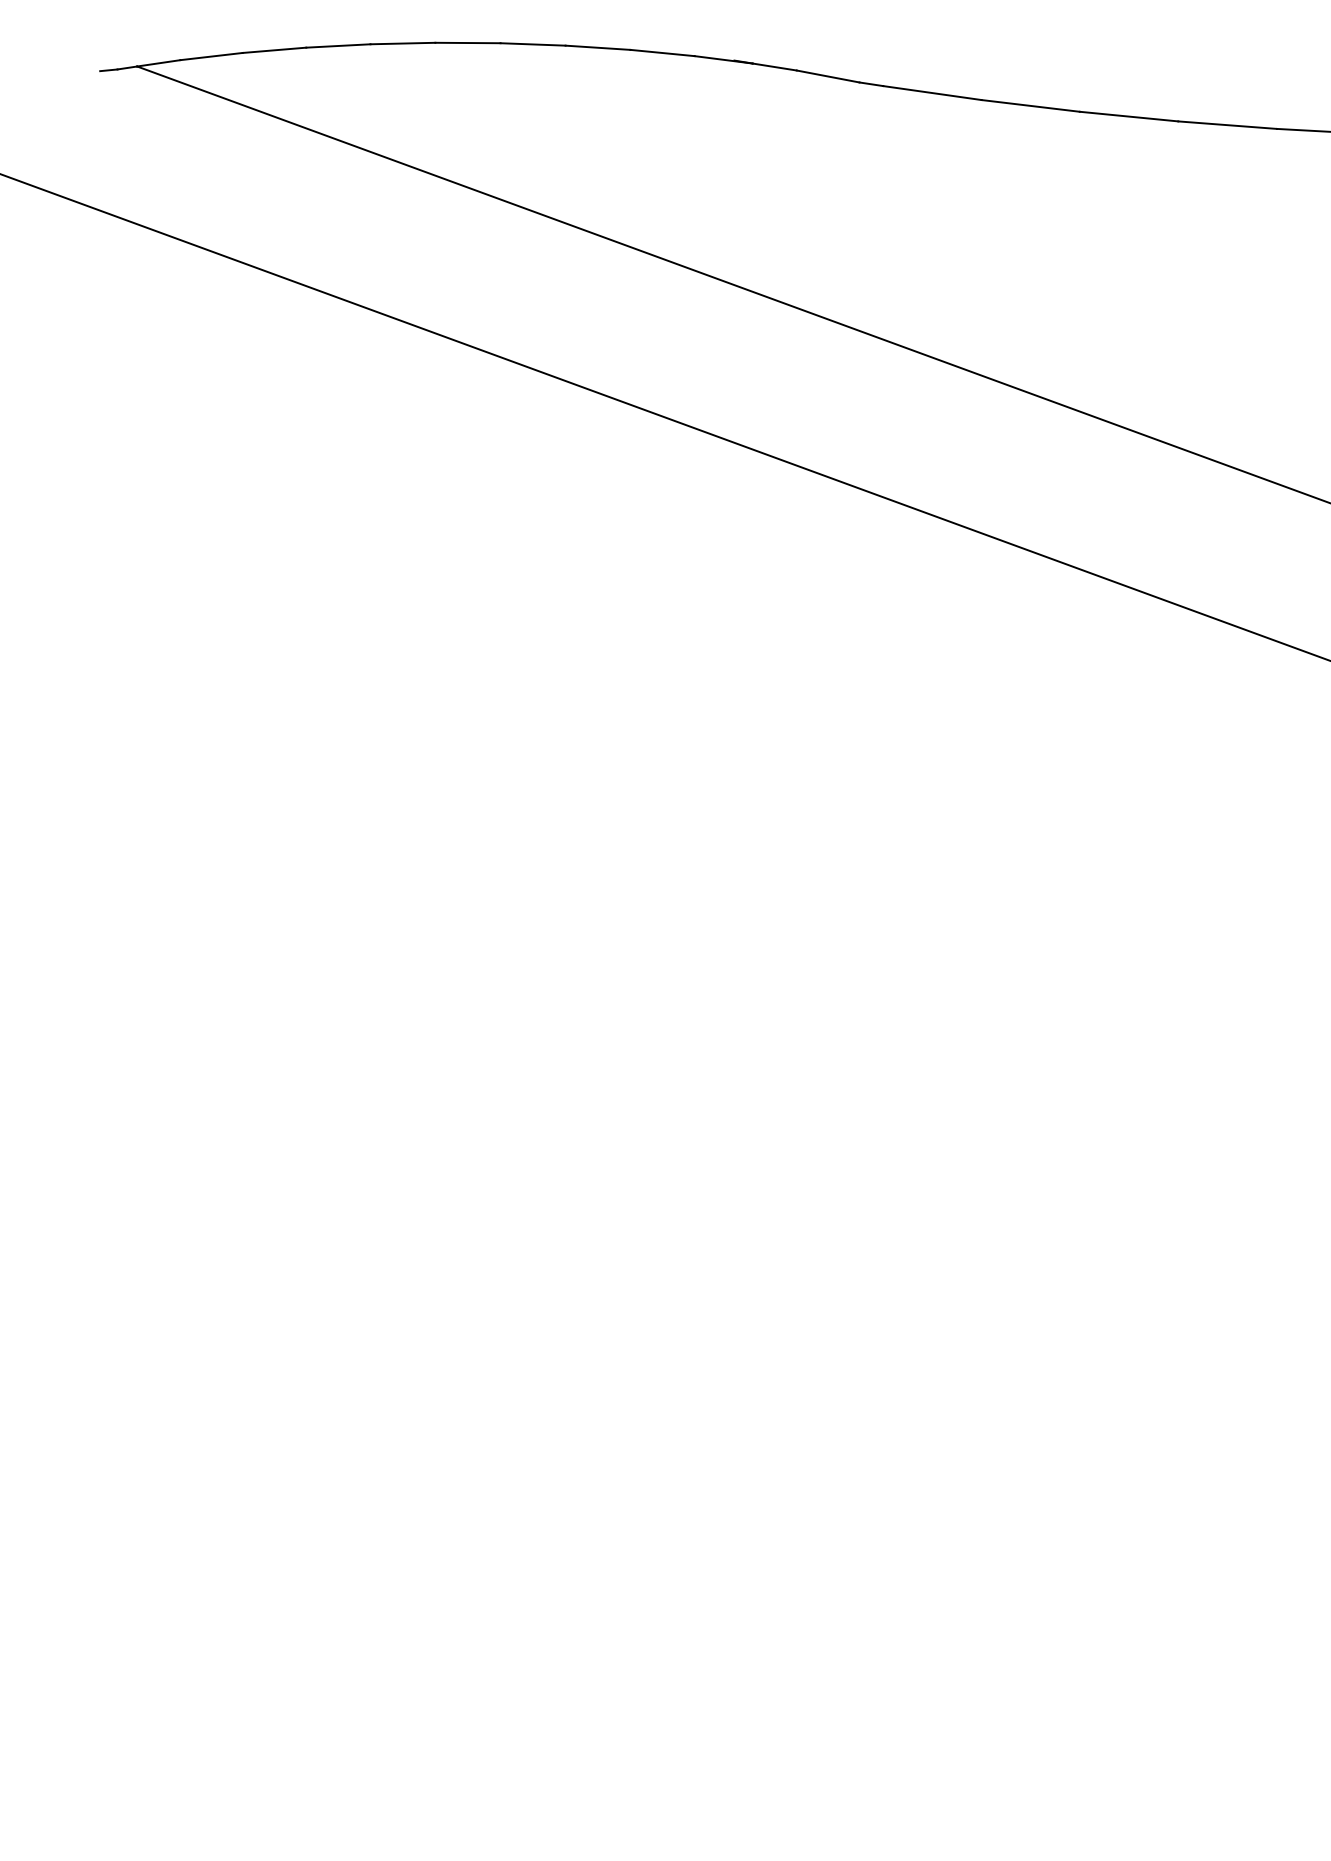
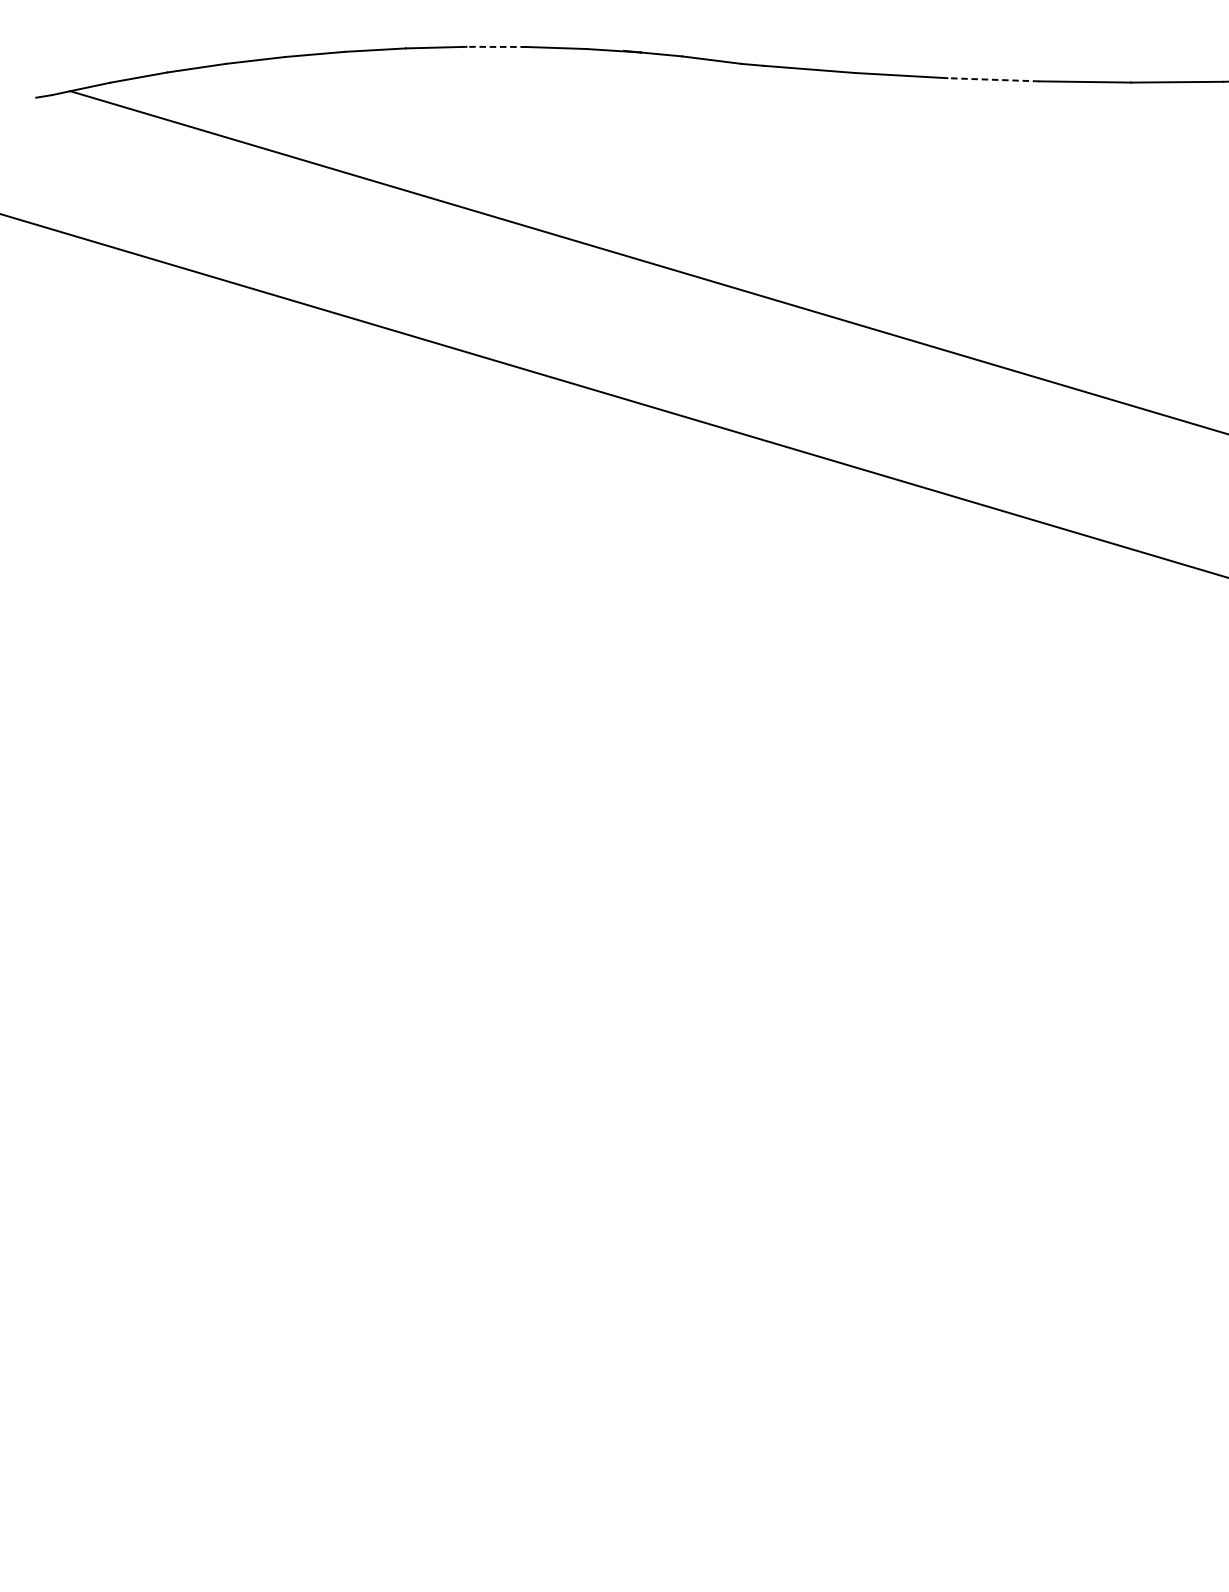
line: (597, 47) -> (496, 46), solid -> dashed
line: (1128, 116) -> (992, 79), solid -> dashed

